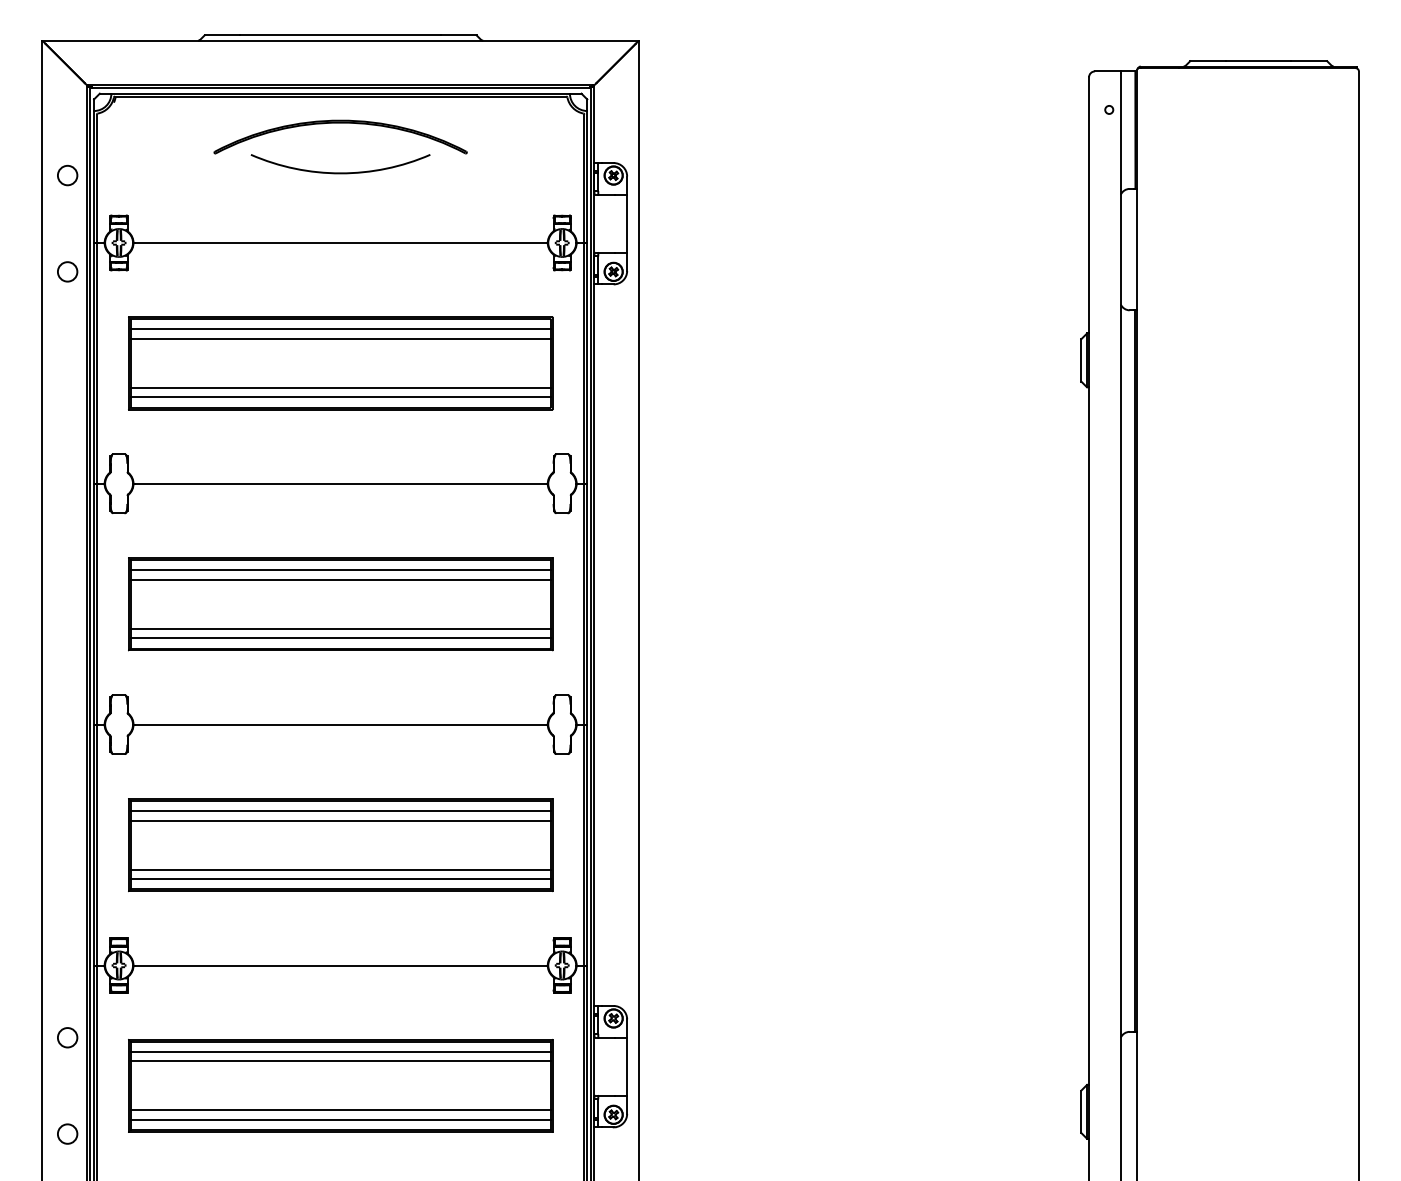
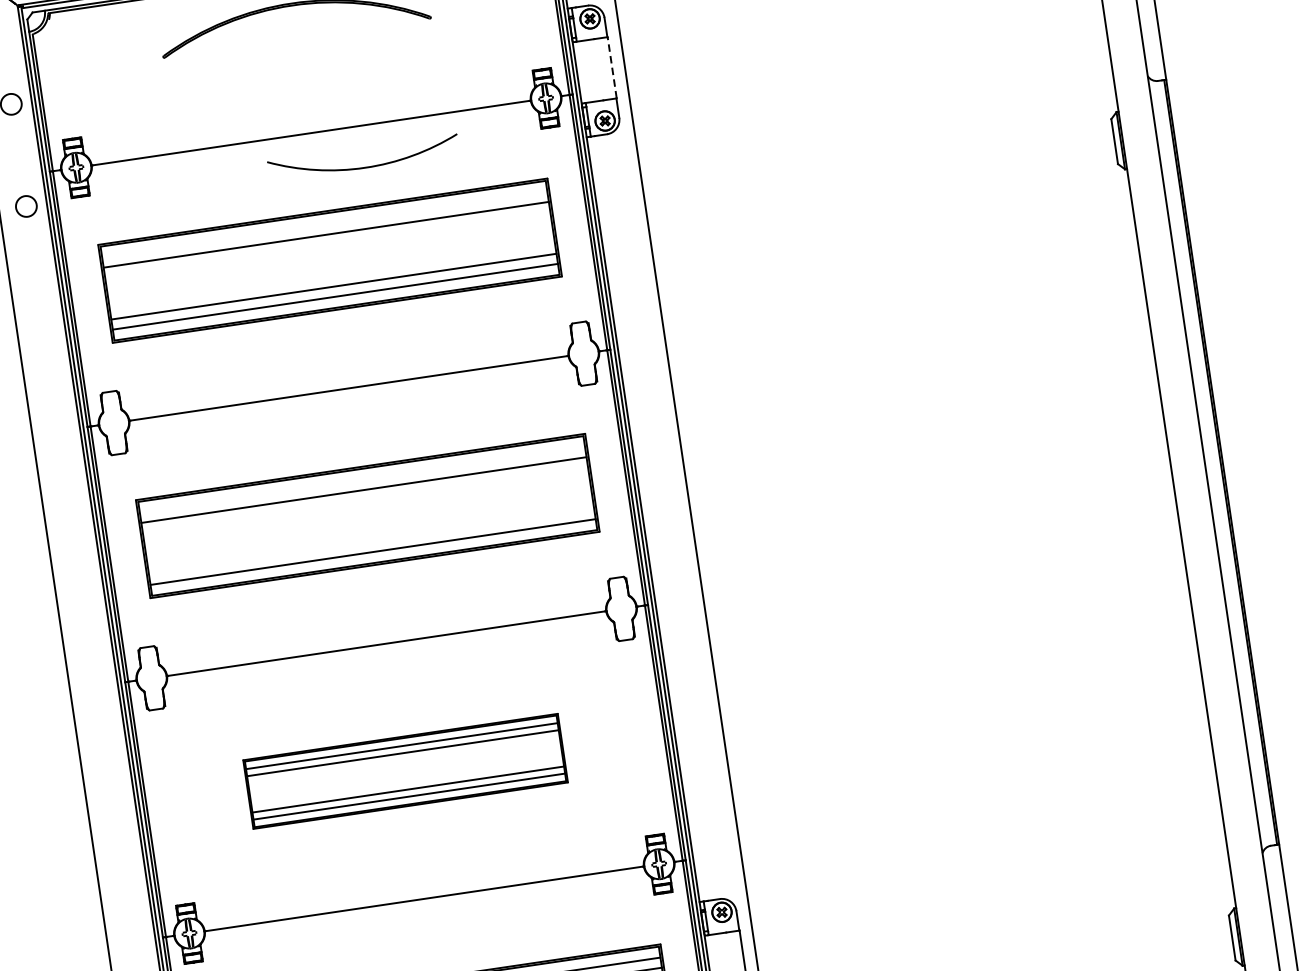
arc: (340, 172) -> (364, 166), moved
line: (627, 223) -> (612, 67), solid -> dashed
line: (340, 329) -> (324, 224), removed
line: (340, 570) -> (362, 480), removed
line: (340, 628) -> (371, 541), removed
part: (340, 845) -> (405, 771), size x0.7

